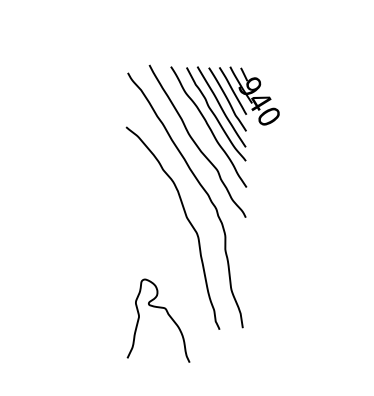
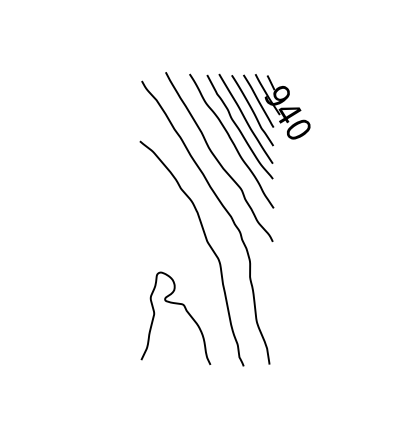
curve: (168, 315) -> (186, 312), moved

